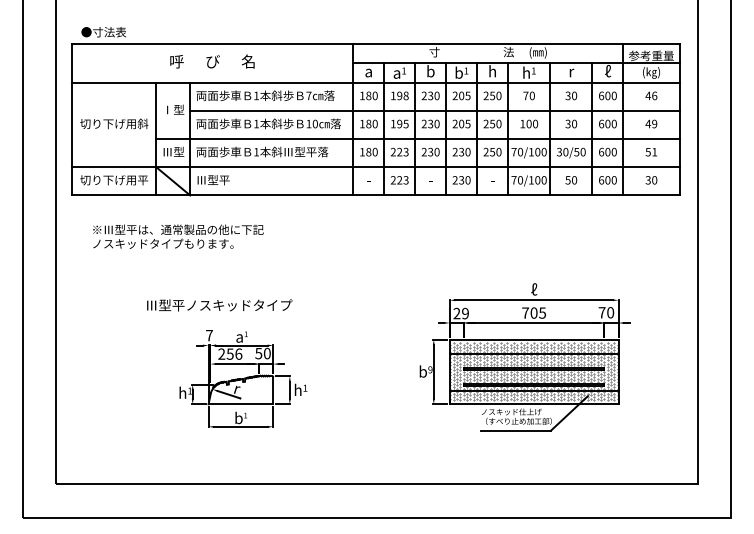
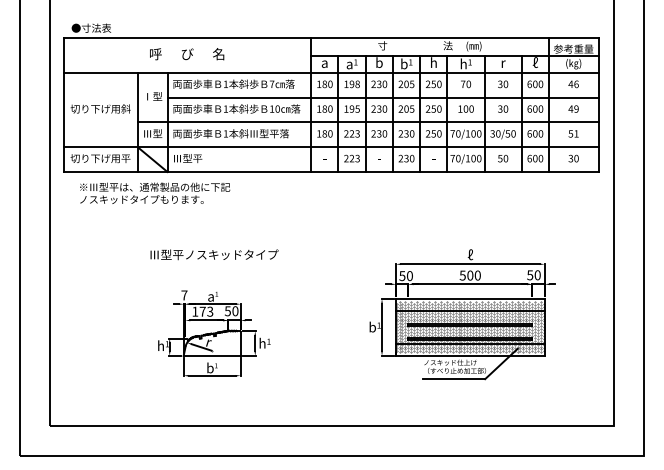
text: (178, 235) -> (155, 192), moved
text: (219, 305) -> (214, 254), moved
text: (533, 312) -> (469, 275), 705 -> 500
text: (602, 312) -> (530, 275), 70 -> 50
text: (460, 314) -> (405, 276), 29 -> 50
text: (229, 353) -> (202, 311), 256 -> 173
text: (429, 369) -> (378, 325), 9 -> 1

